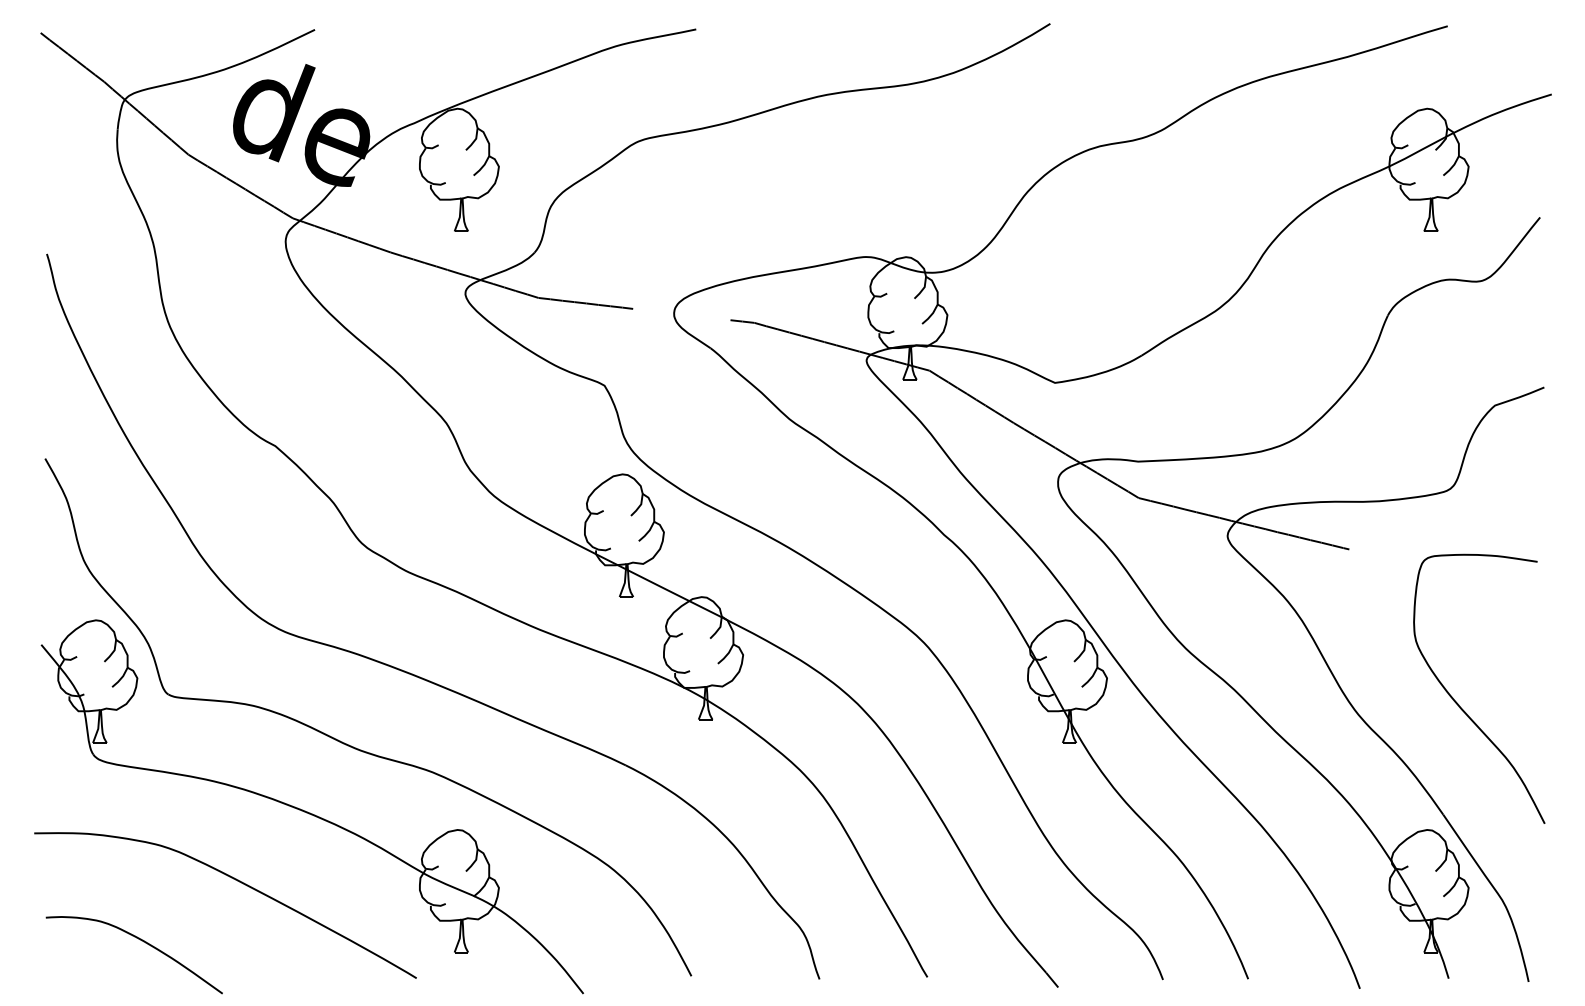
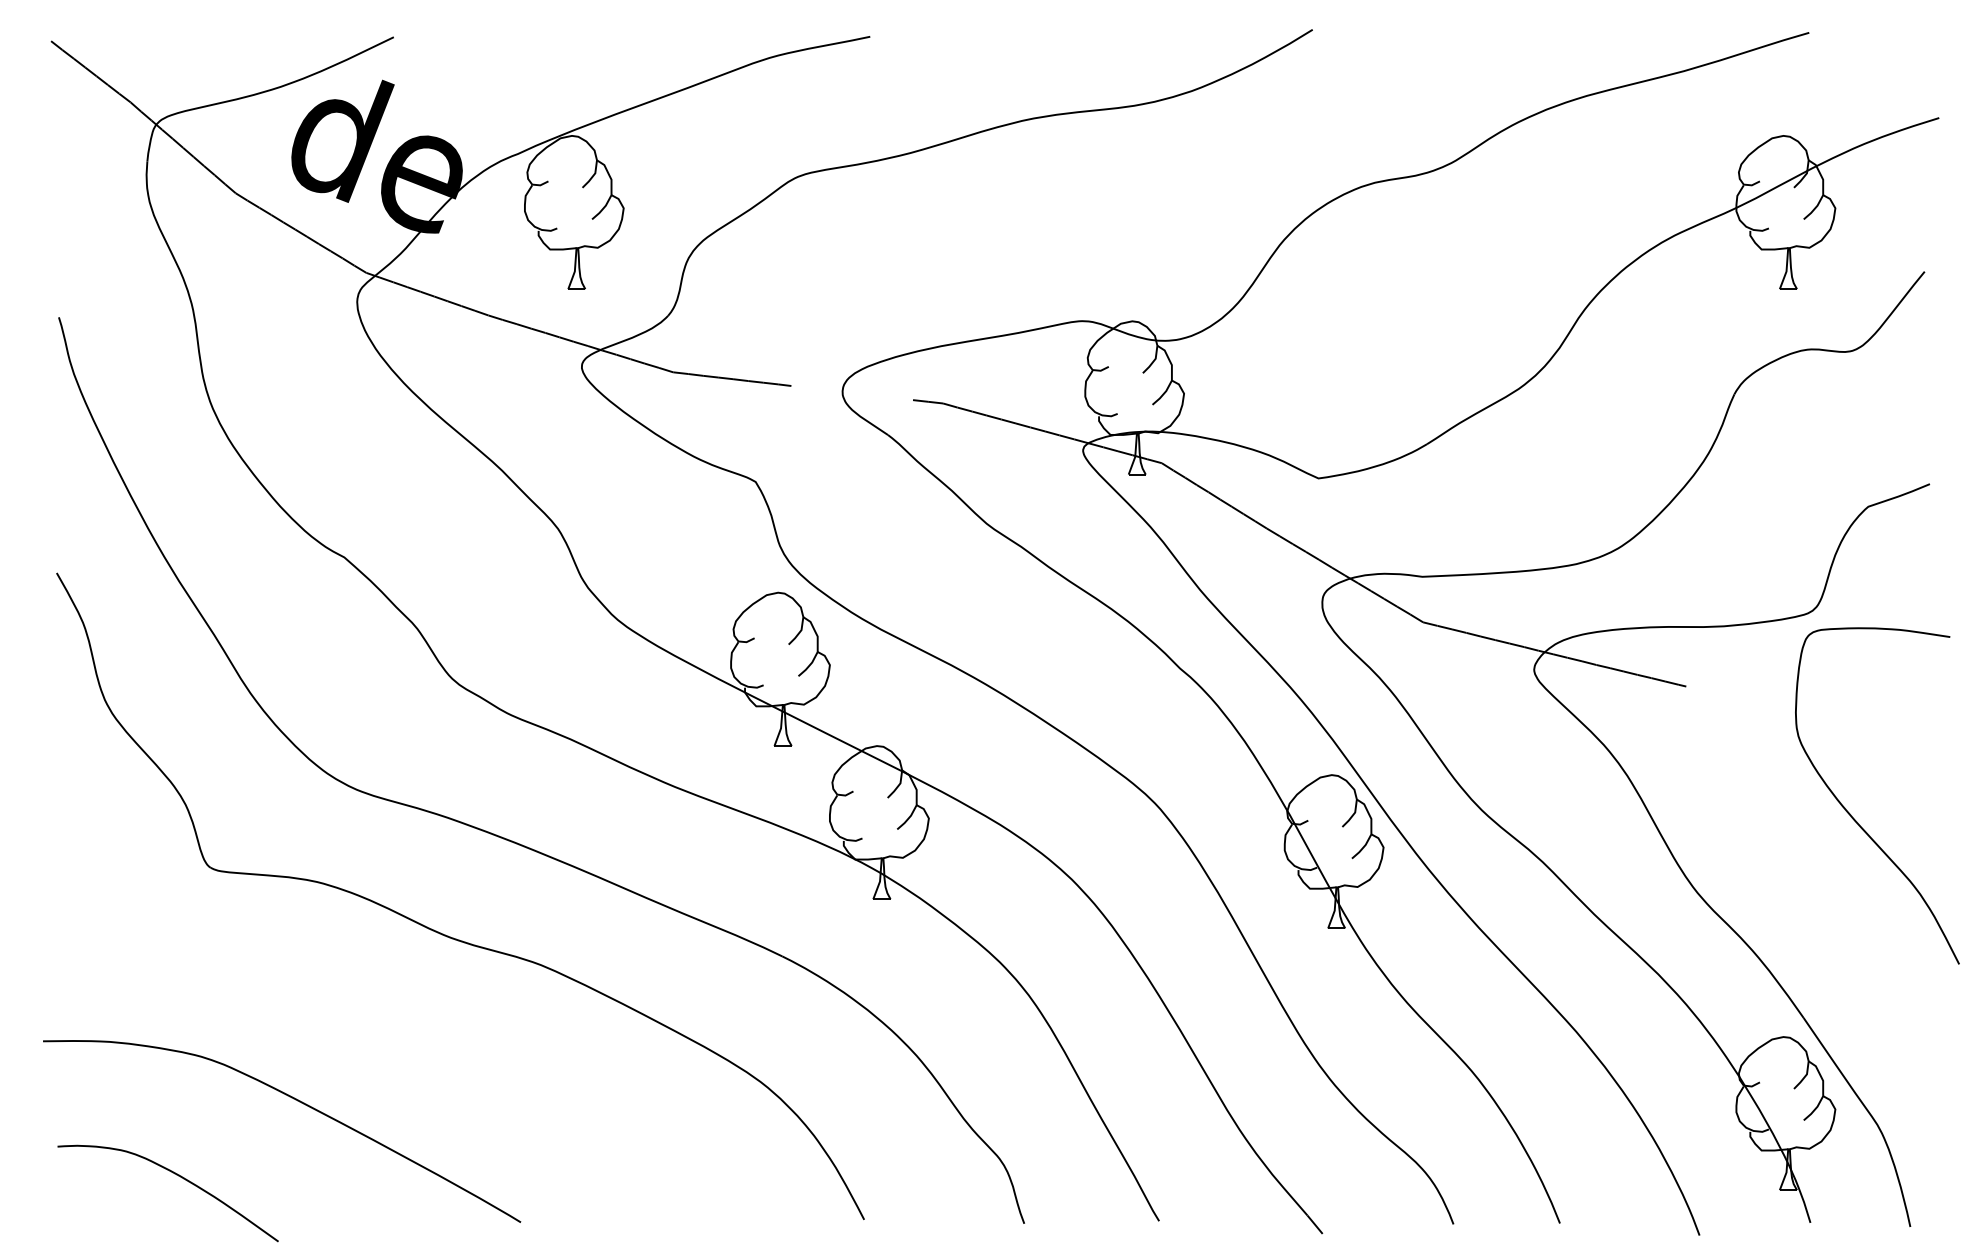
curve: (1458, 703) -> (1851, 814), moved
part: (310, 812) -> (388, 1015), removed

